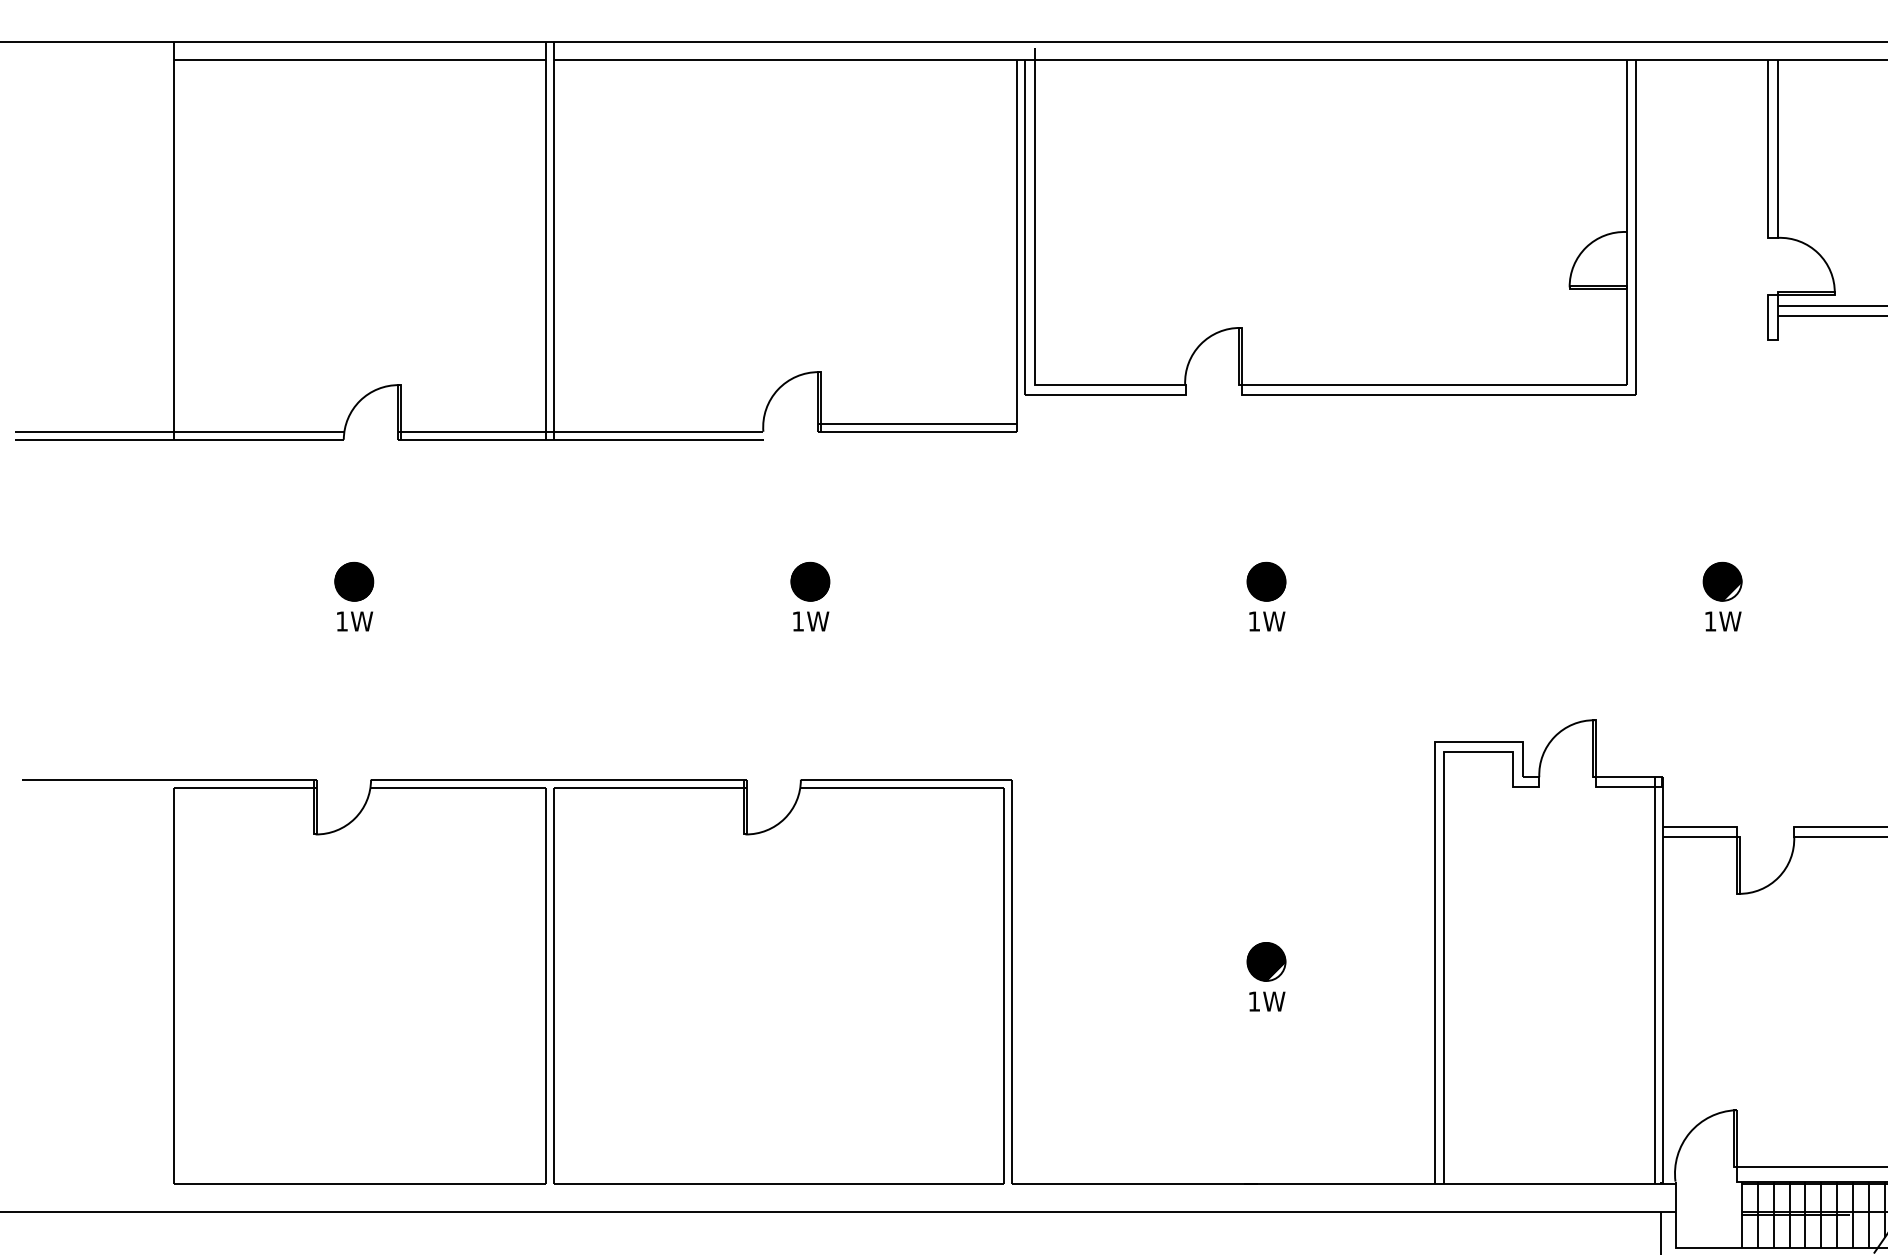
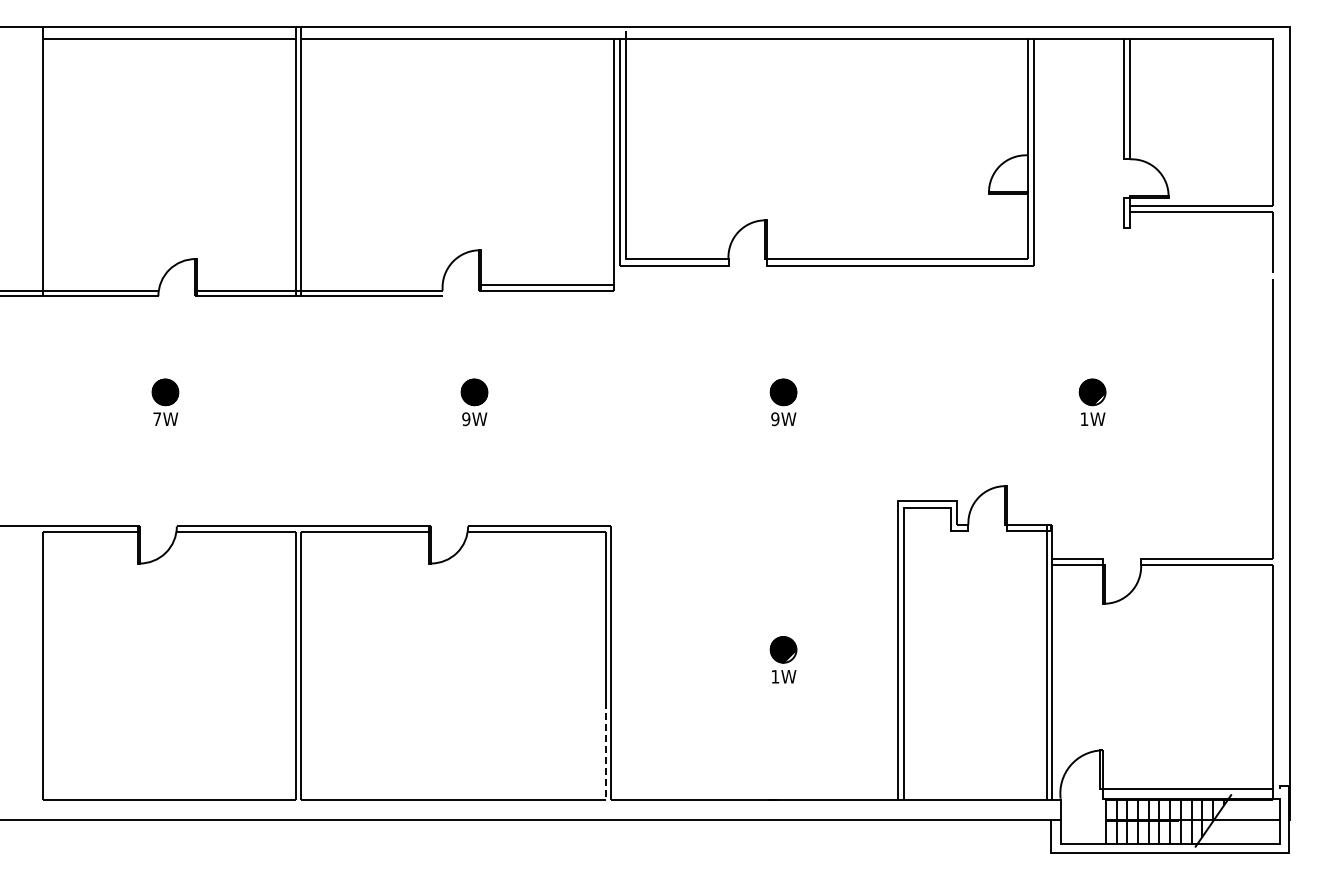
text: (341, 620) -> (156, 418), 1W -> 7W
text: (798, 621) -> (466, 419), 1W -> 9W
text: (1254, 621) -> (775, 419), 1W -> 9W
line: (1003, 1111) -> (605, 751), solid -> dashed

